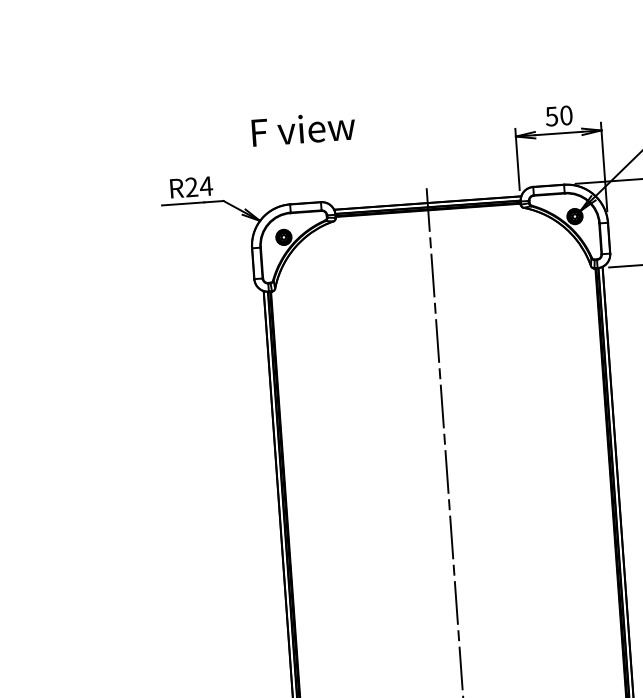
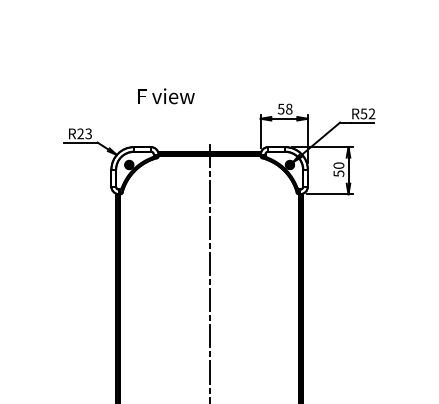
text: (566, 116) -> (289, 109), 50 -> 58
text: (303, 129) -> (166, 96), moved
text: (205, 185) -> (88, 133), R24 -> R23

